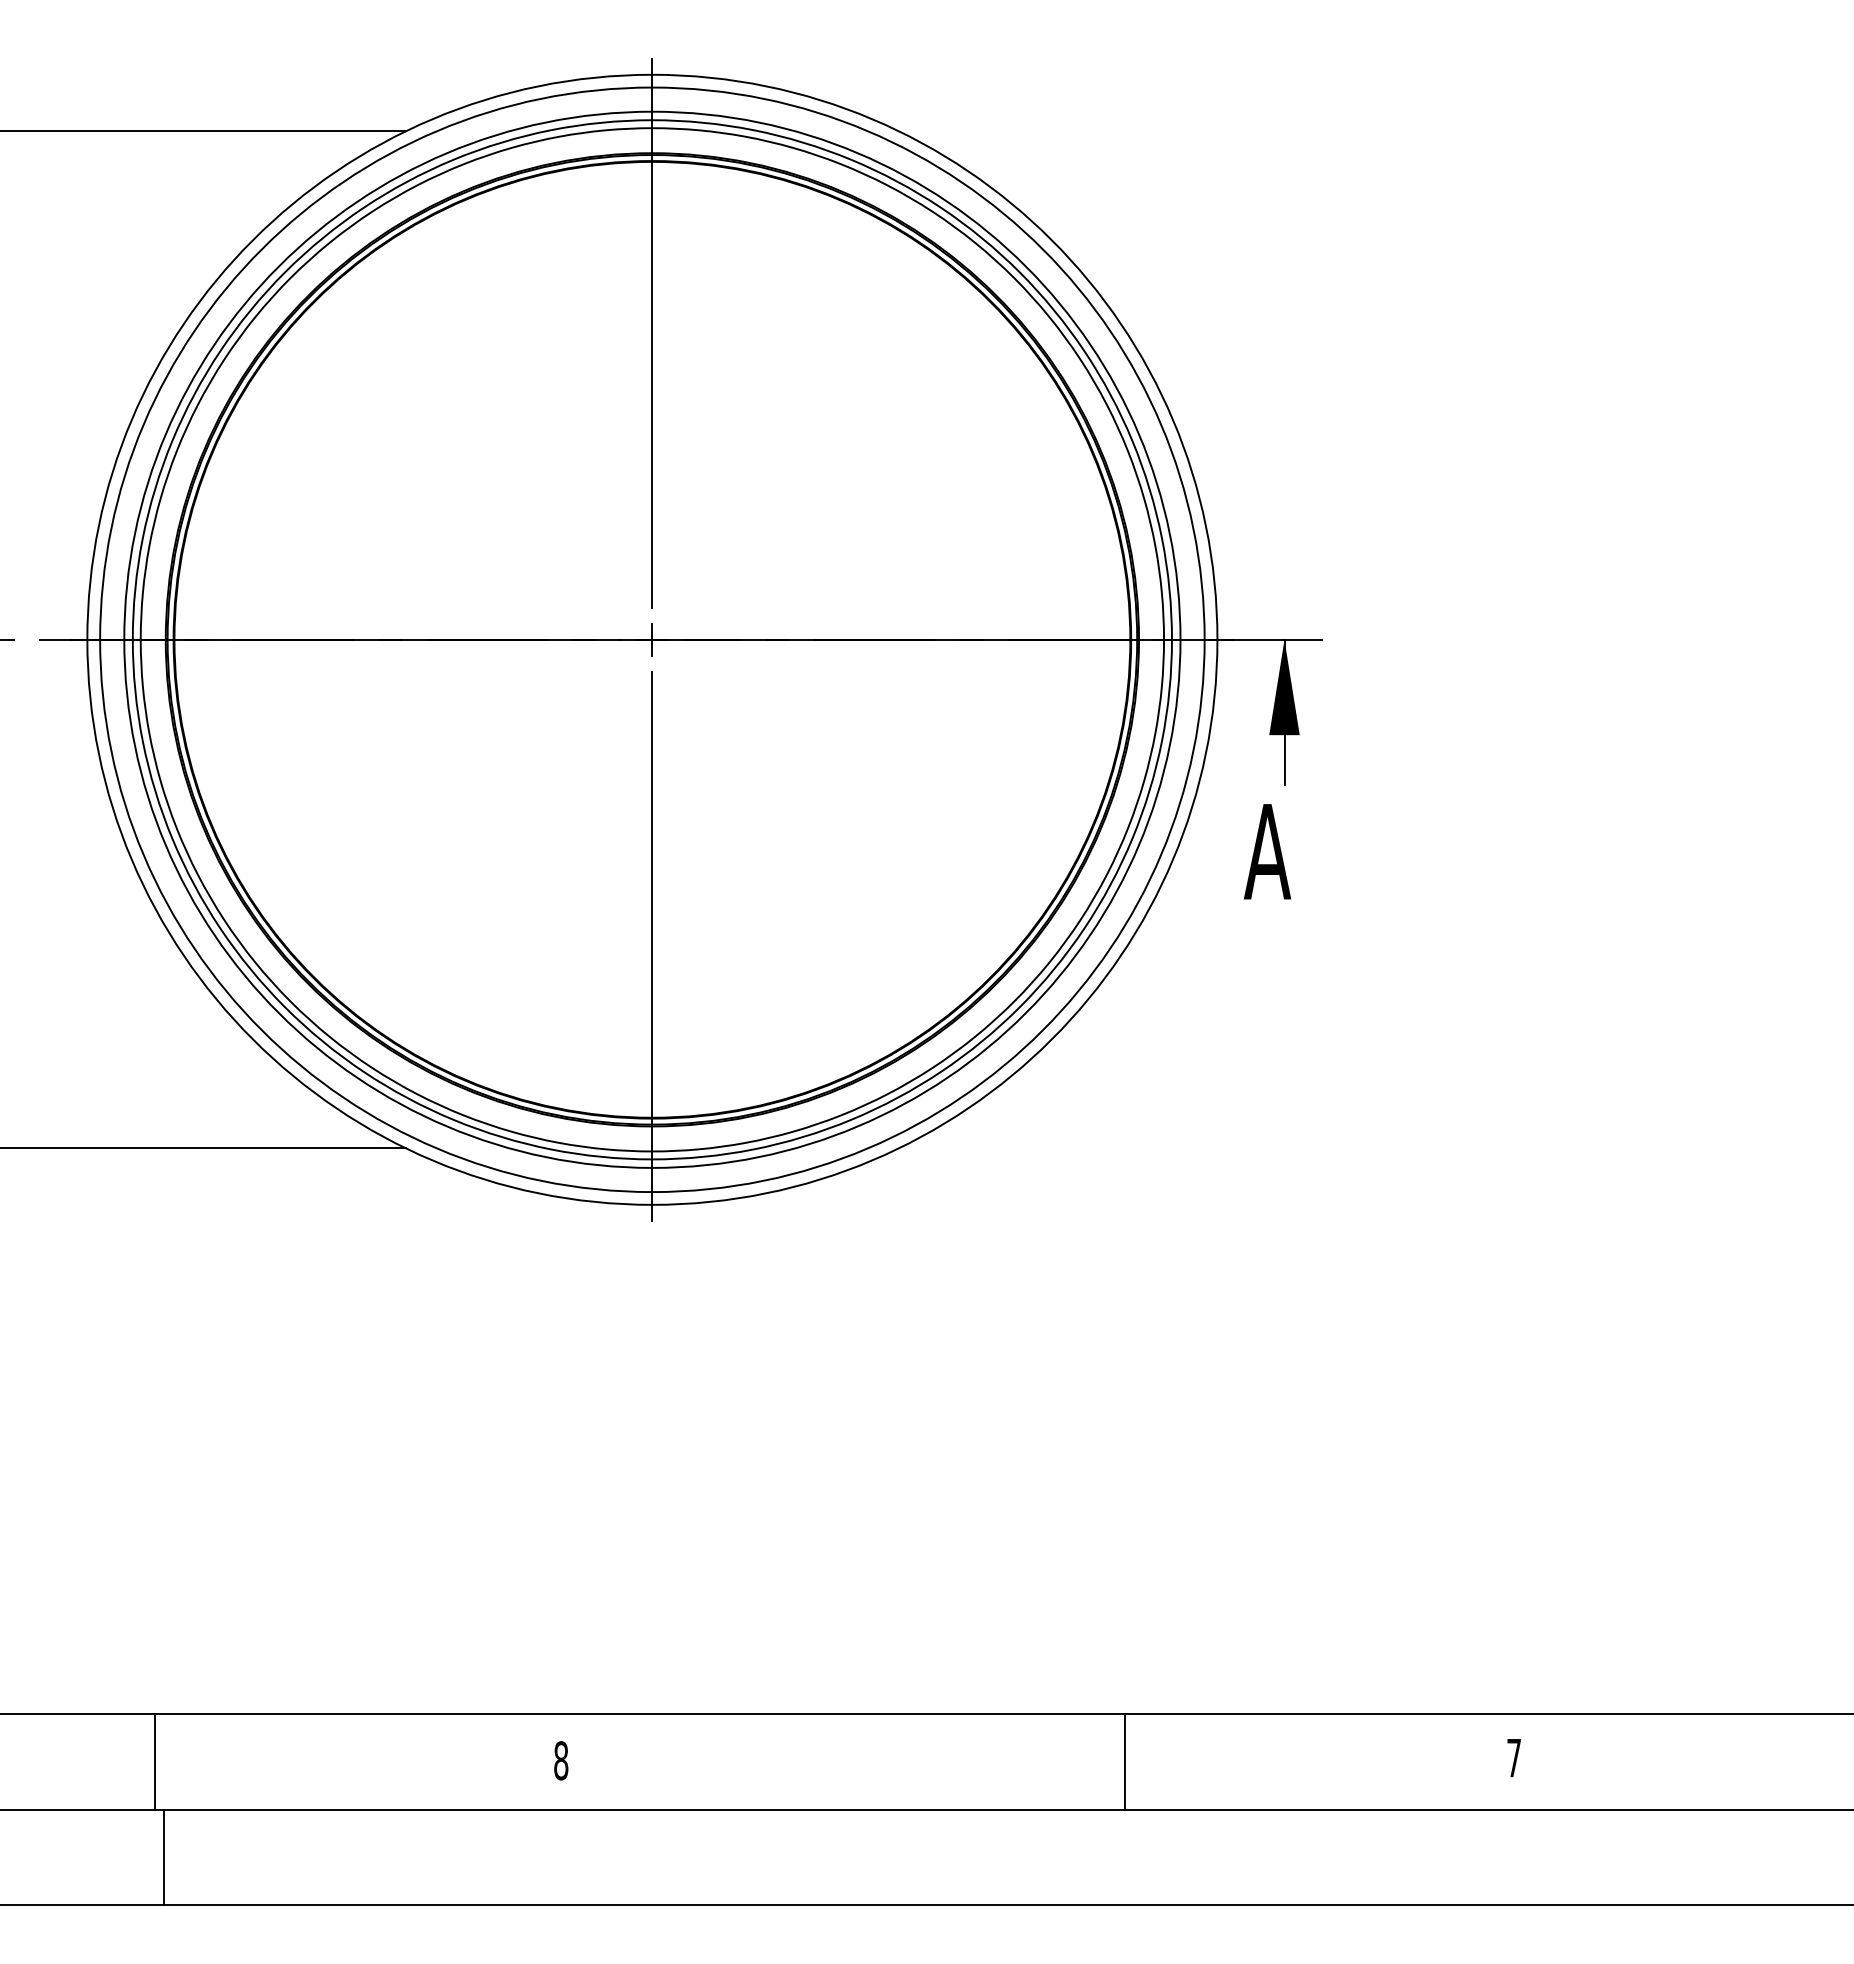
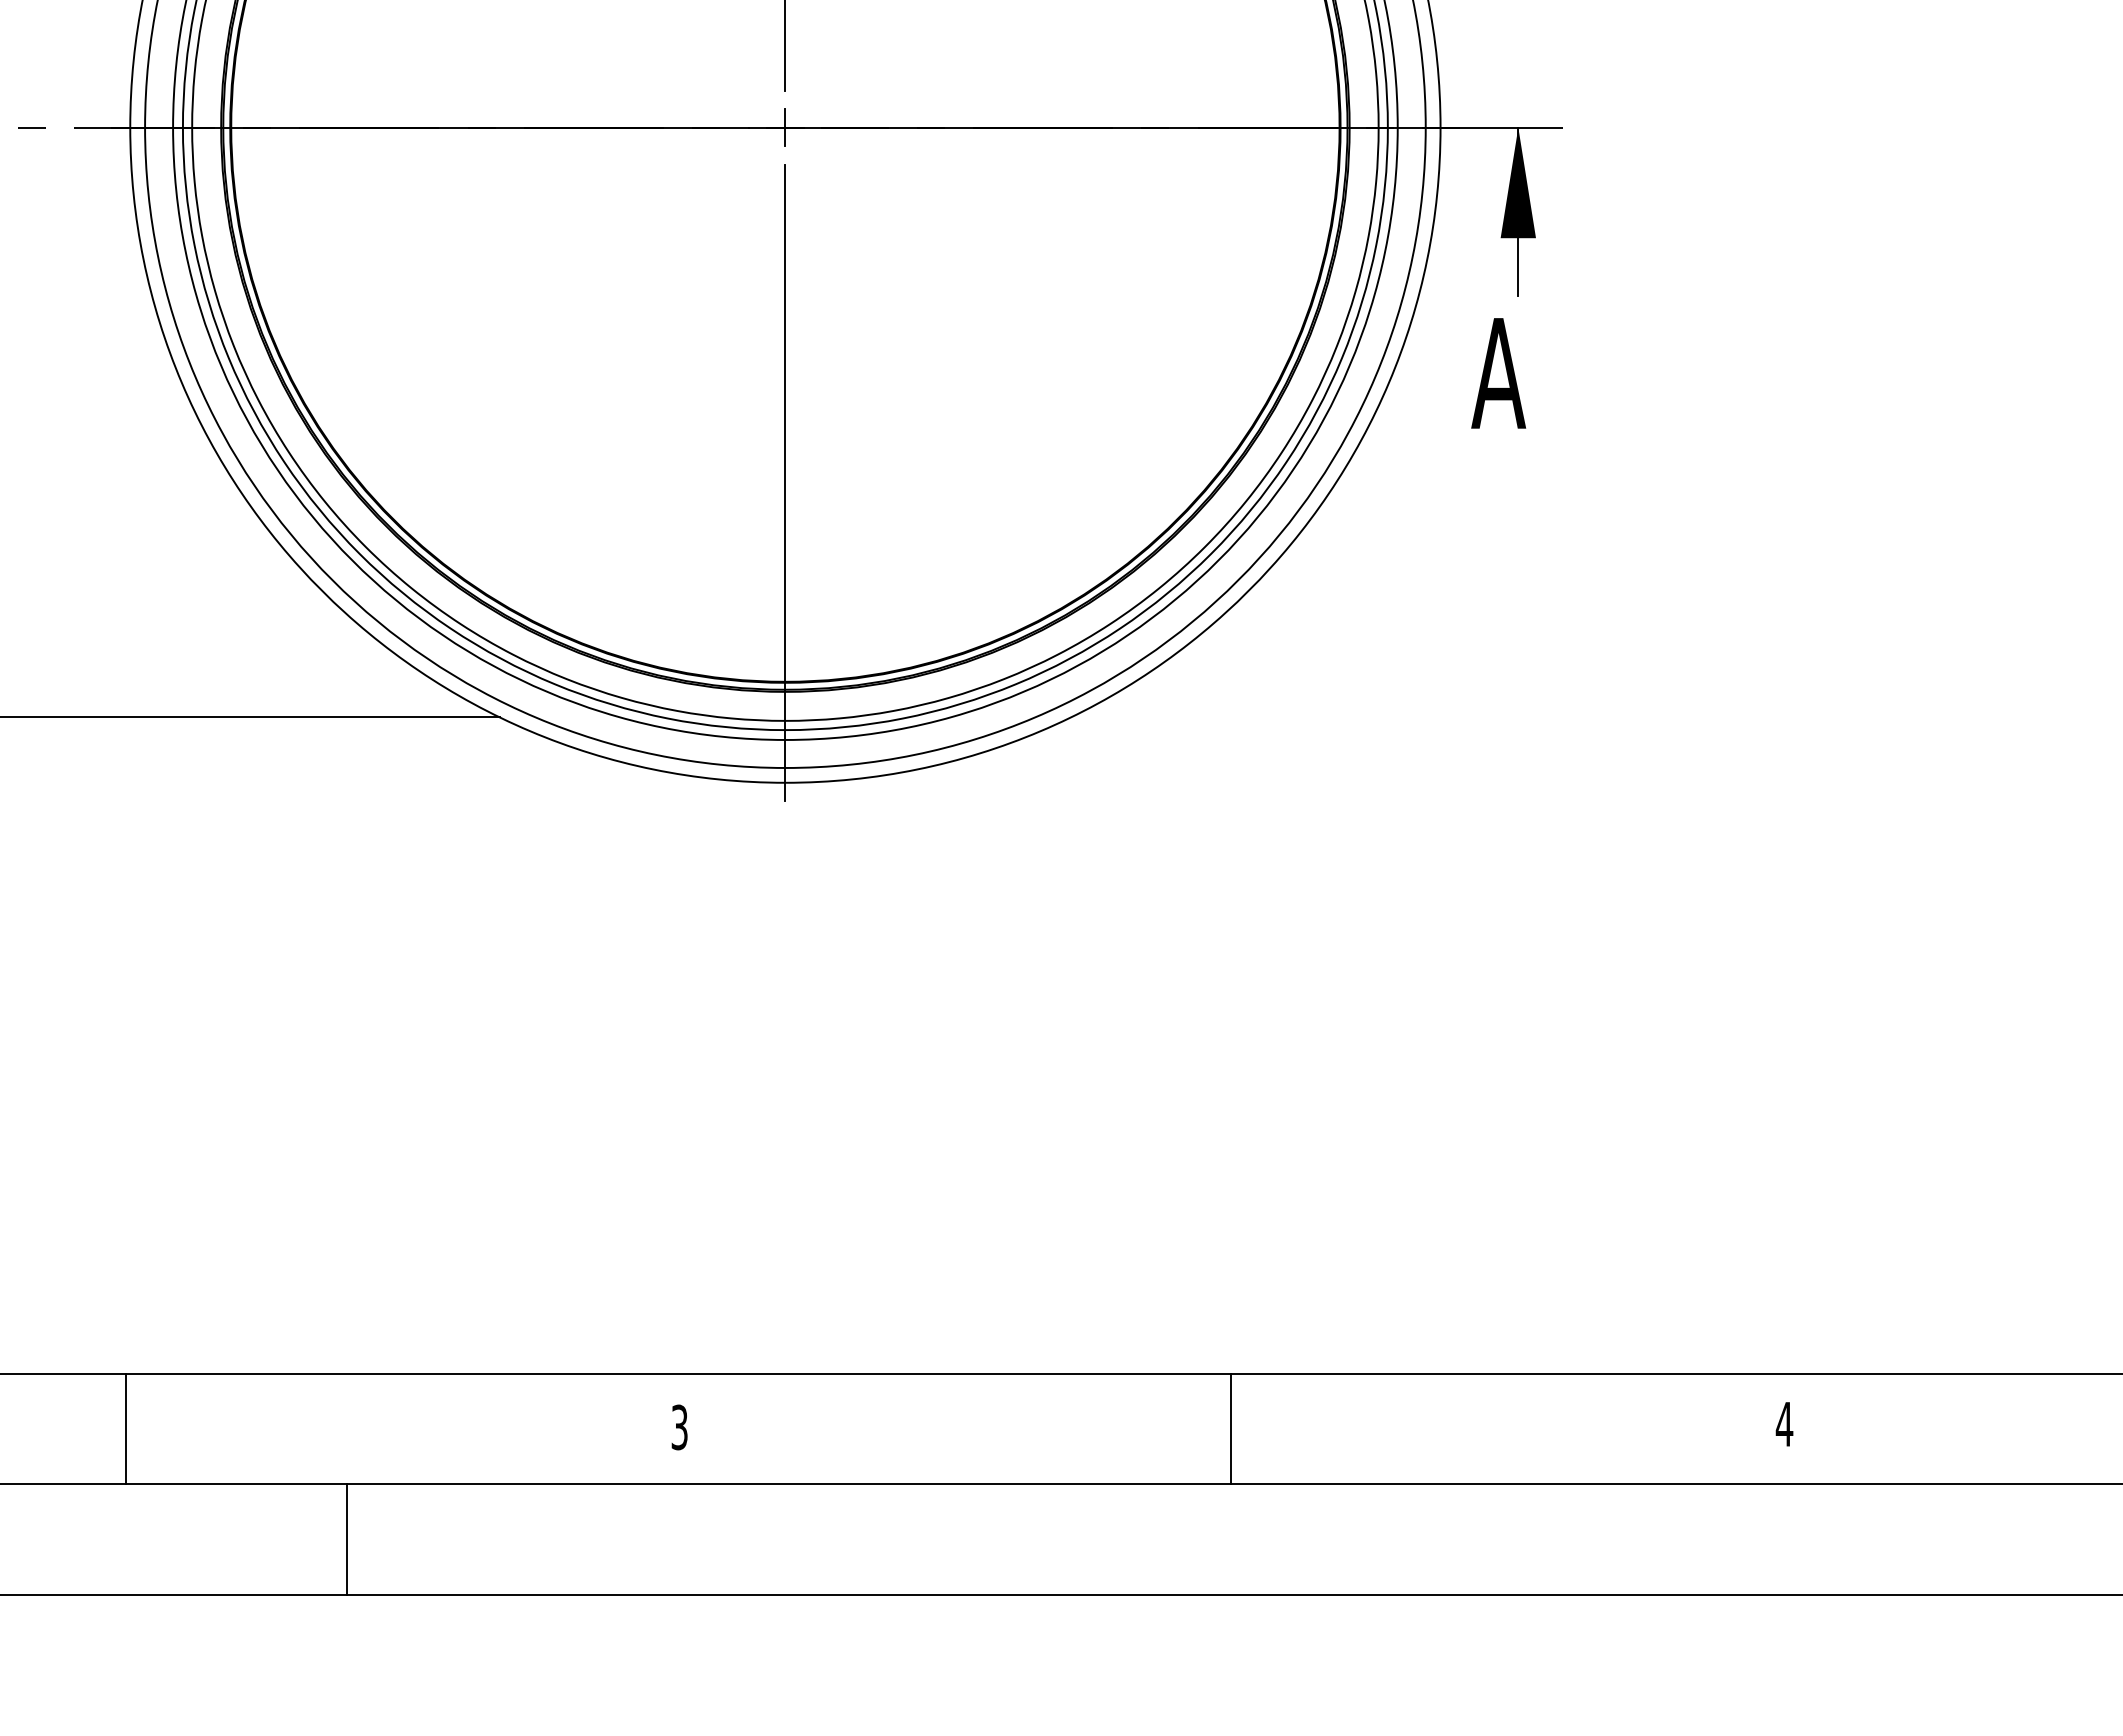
text: (1513, 1758) -> (1783, 1424), 7 -> 4
text: (561, 1760) -> (680, 1427), 8 -> 3
line: (154, 1761) -> (125, 1428), moved
line: (1125, 1761) -> (1231, 1428), moved
line: (164, 1857) -> (347, 1539), moved

